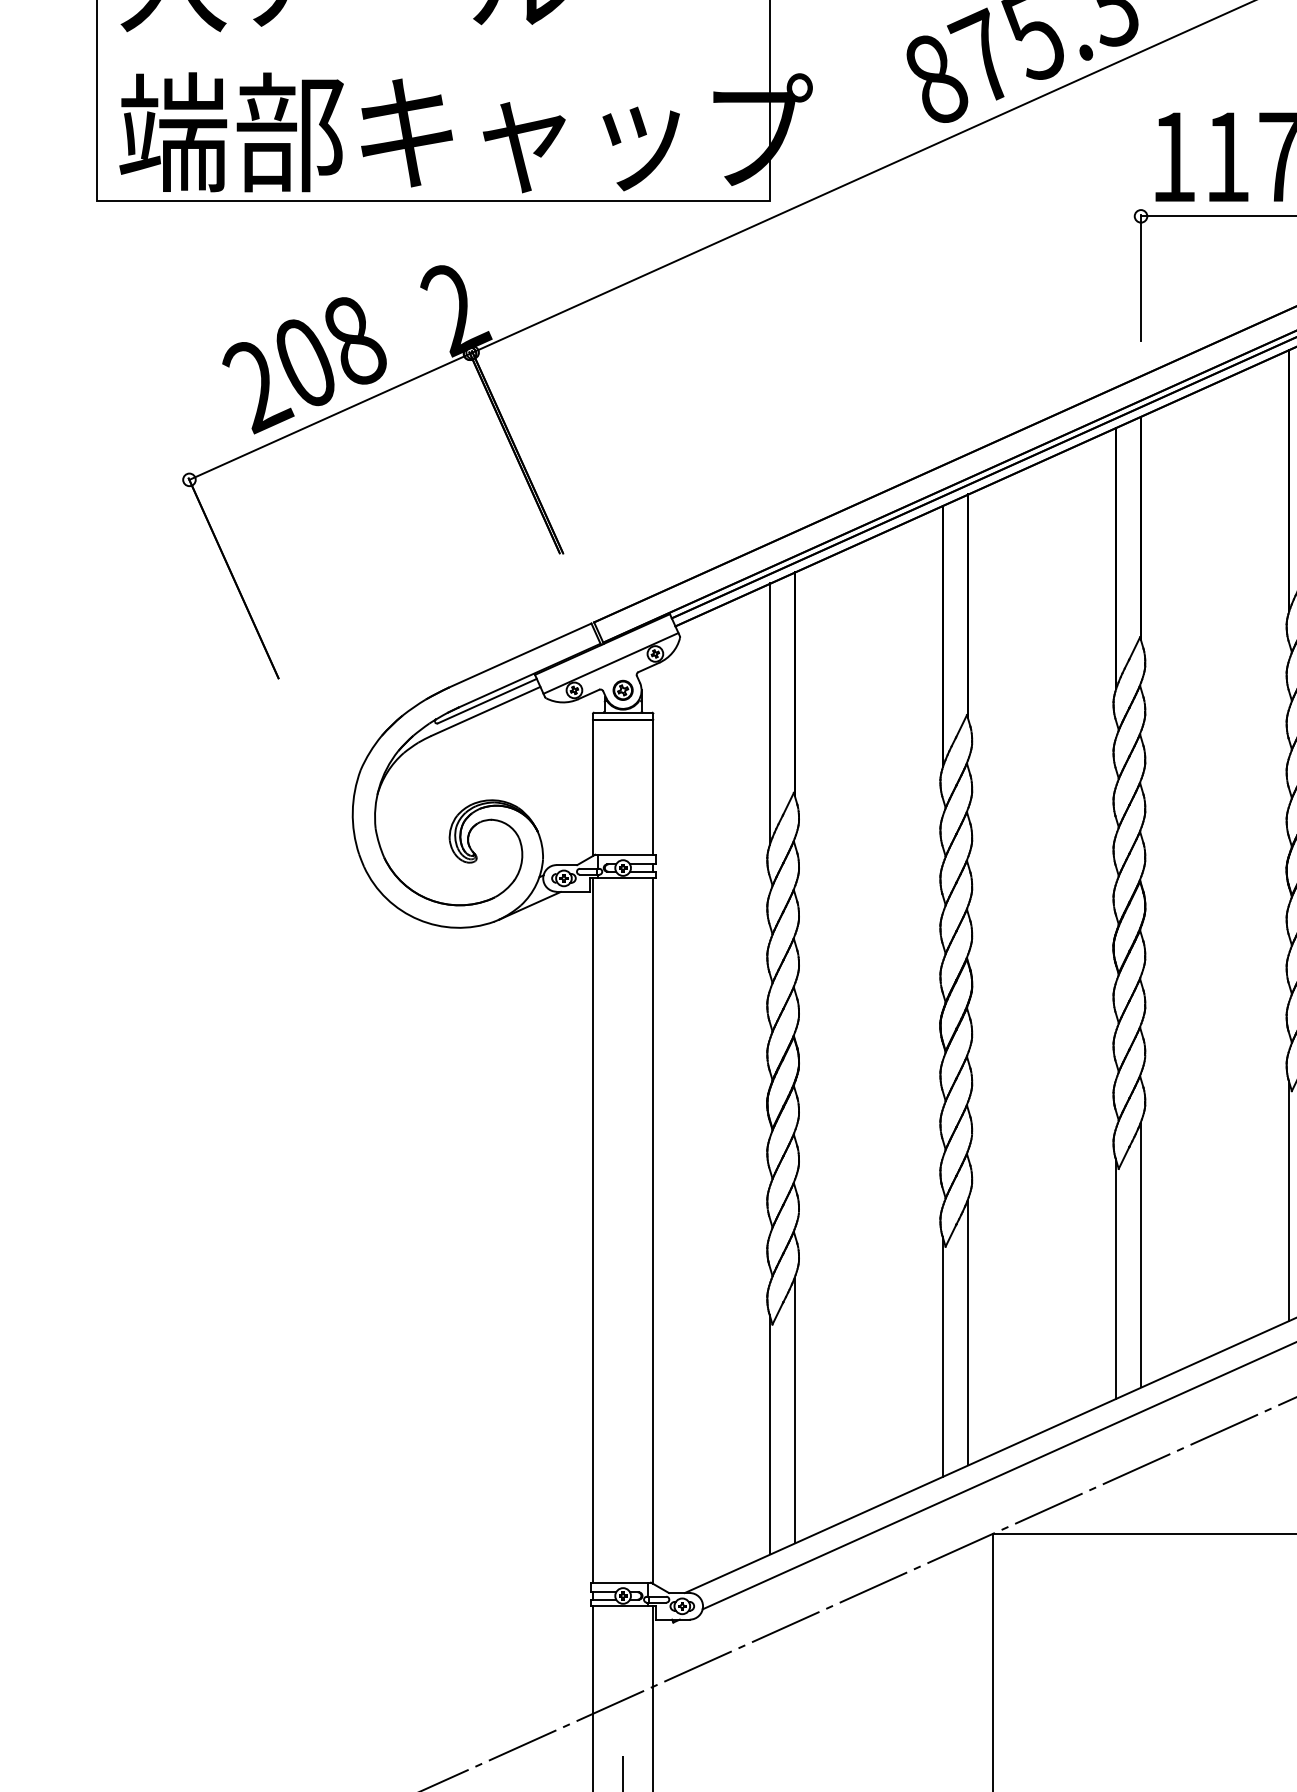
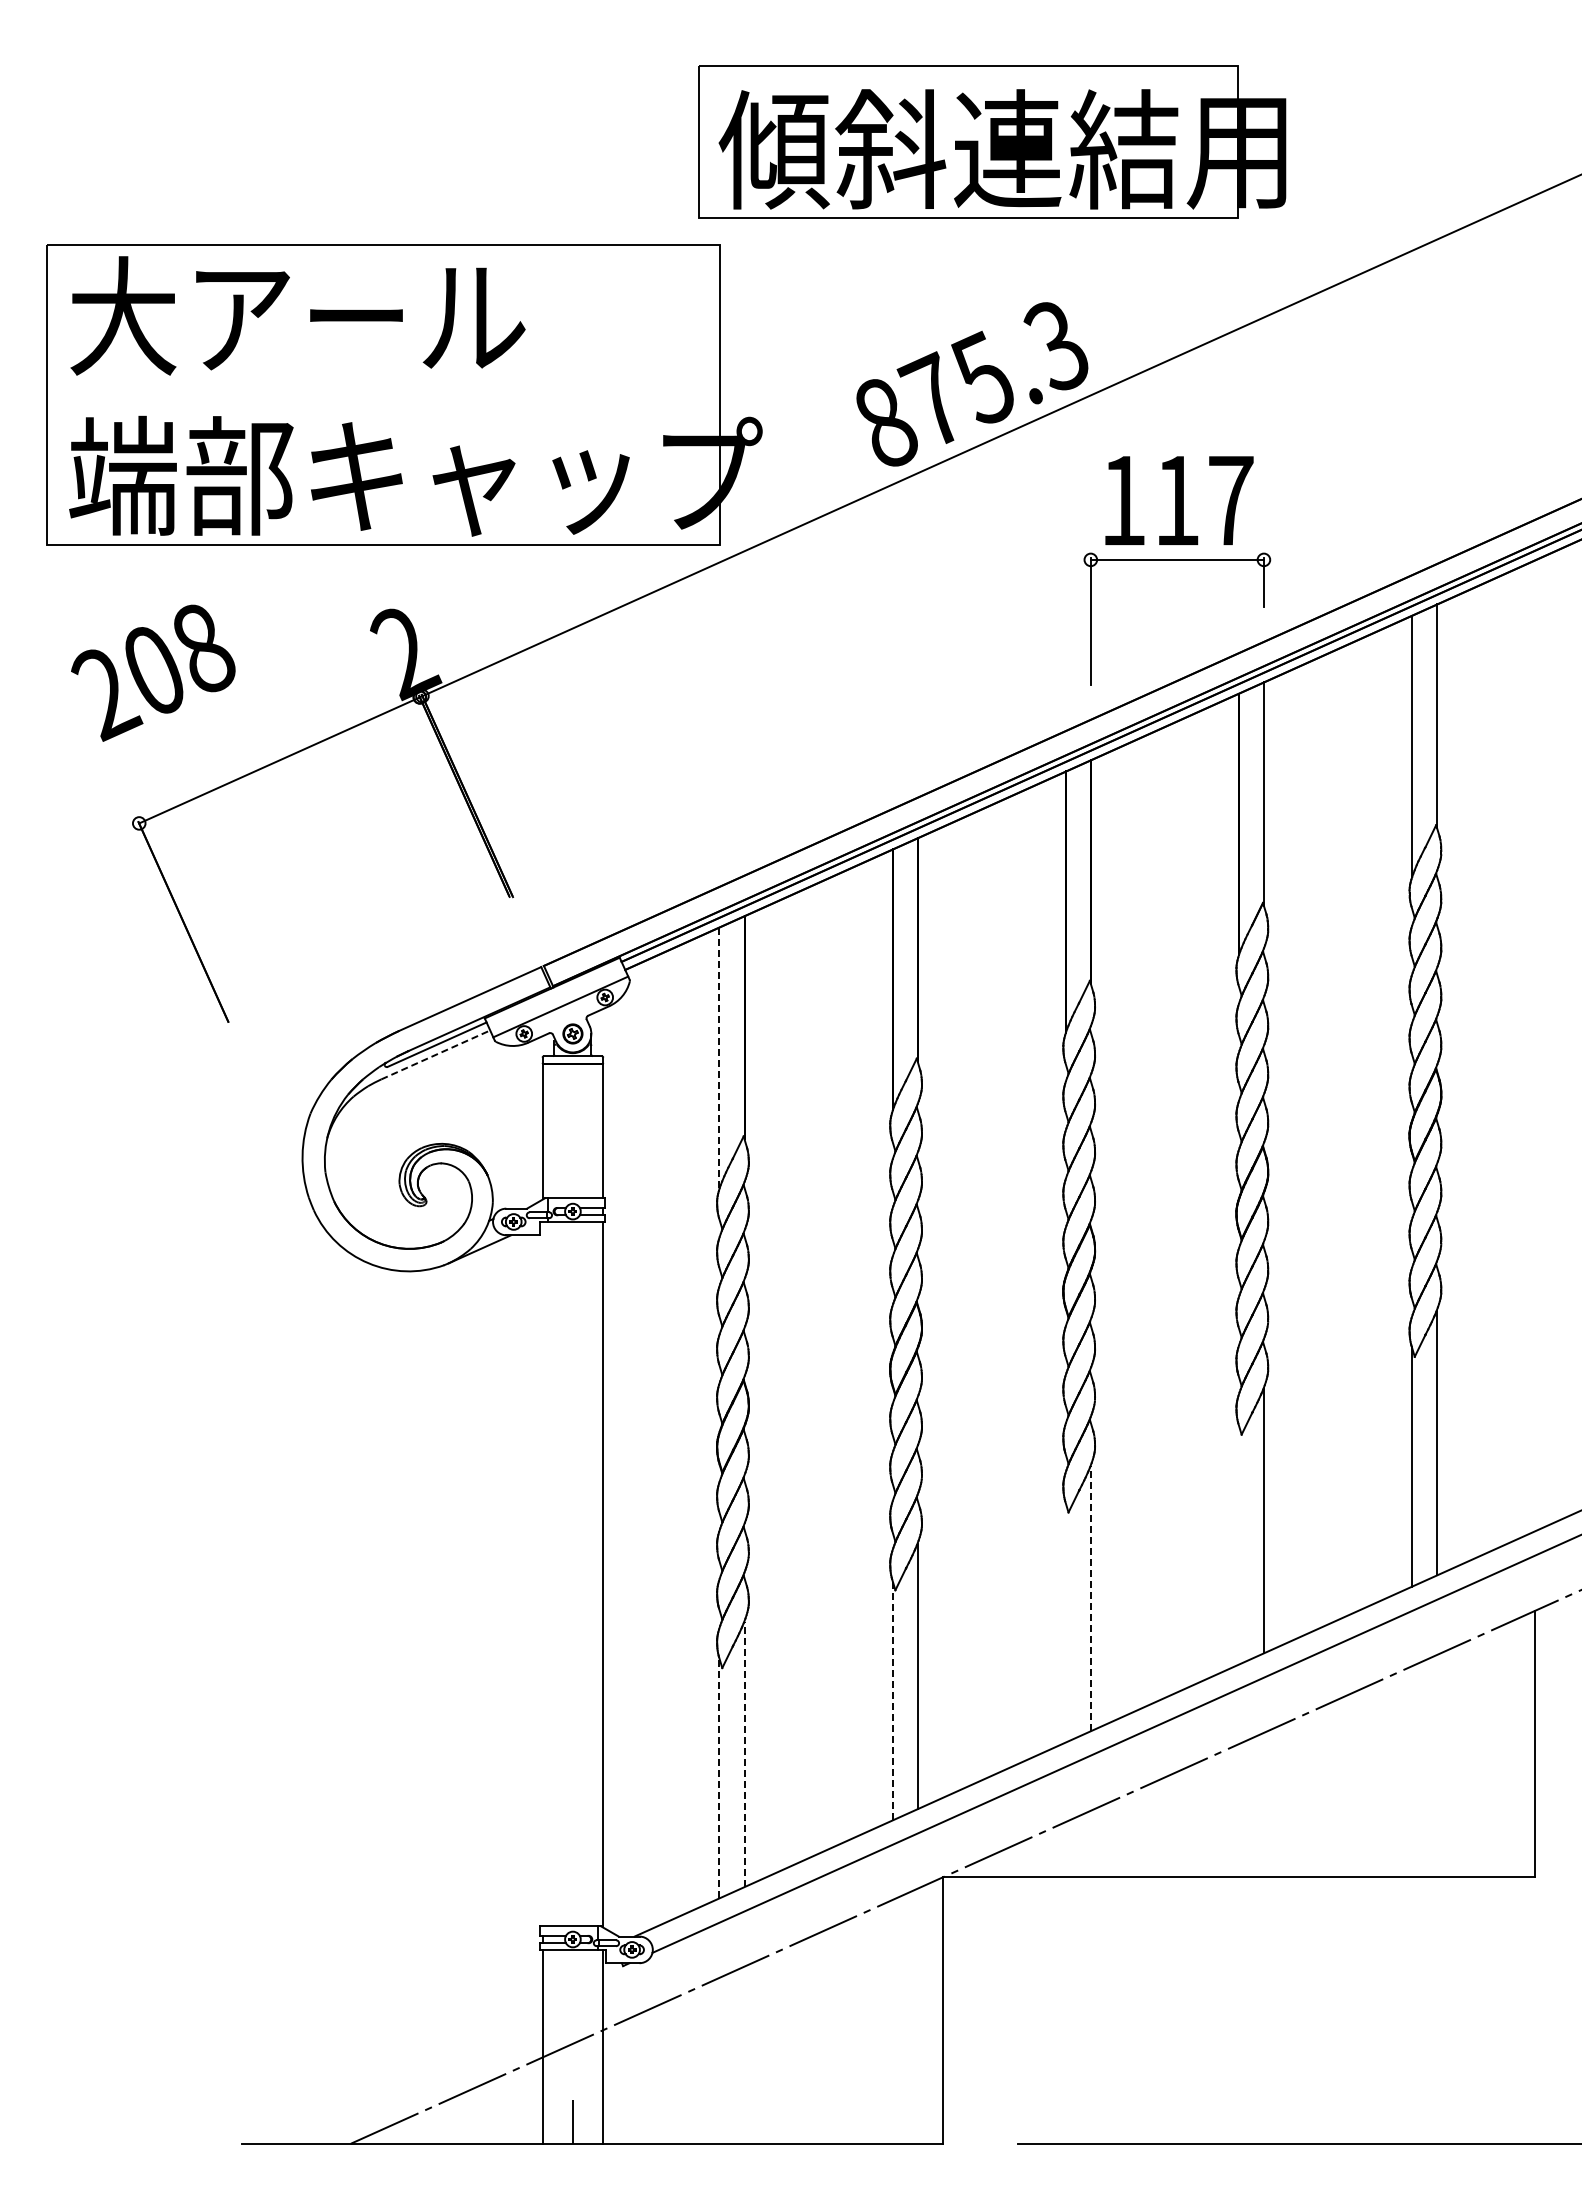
text: (304, 364) -> (153, 672), moved
line: (485, 710) -> (435, 1054), solid -> dashed
line: (769, 713) -> (719, 1057), solid -> dashed
line: (1288, 1200) -> (1238, 1544), removed
line: (592, 1229) -> (542, 1573), removed
line: (1140, 1254) -> (1090, 1598), solid -> dashed
line: (1115, 1278) -> (1065, 1622), removed
line: (942, 1356) -> (892, 1700), solid -> dashed
line: (794, 1409) -> (744, 1753), solid -> dashed
line: (769, 1434) -> (719, 1778), solid -> dashed

